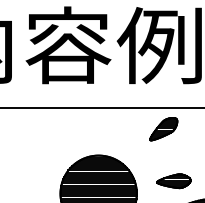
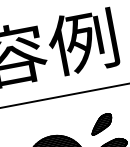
part: (163, 129) -> (101, 124), moved

